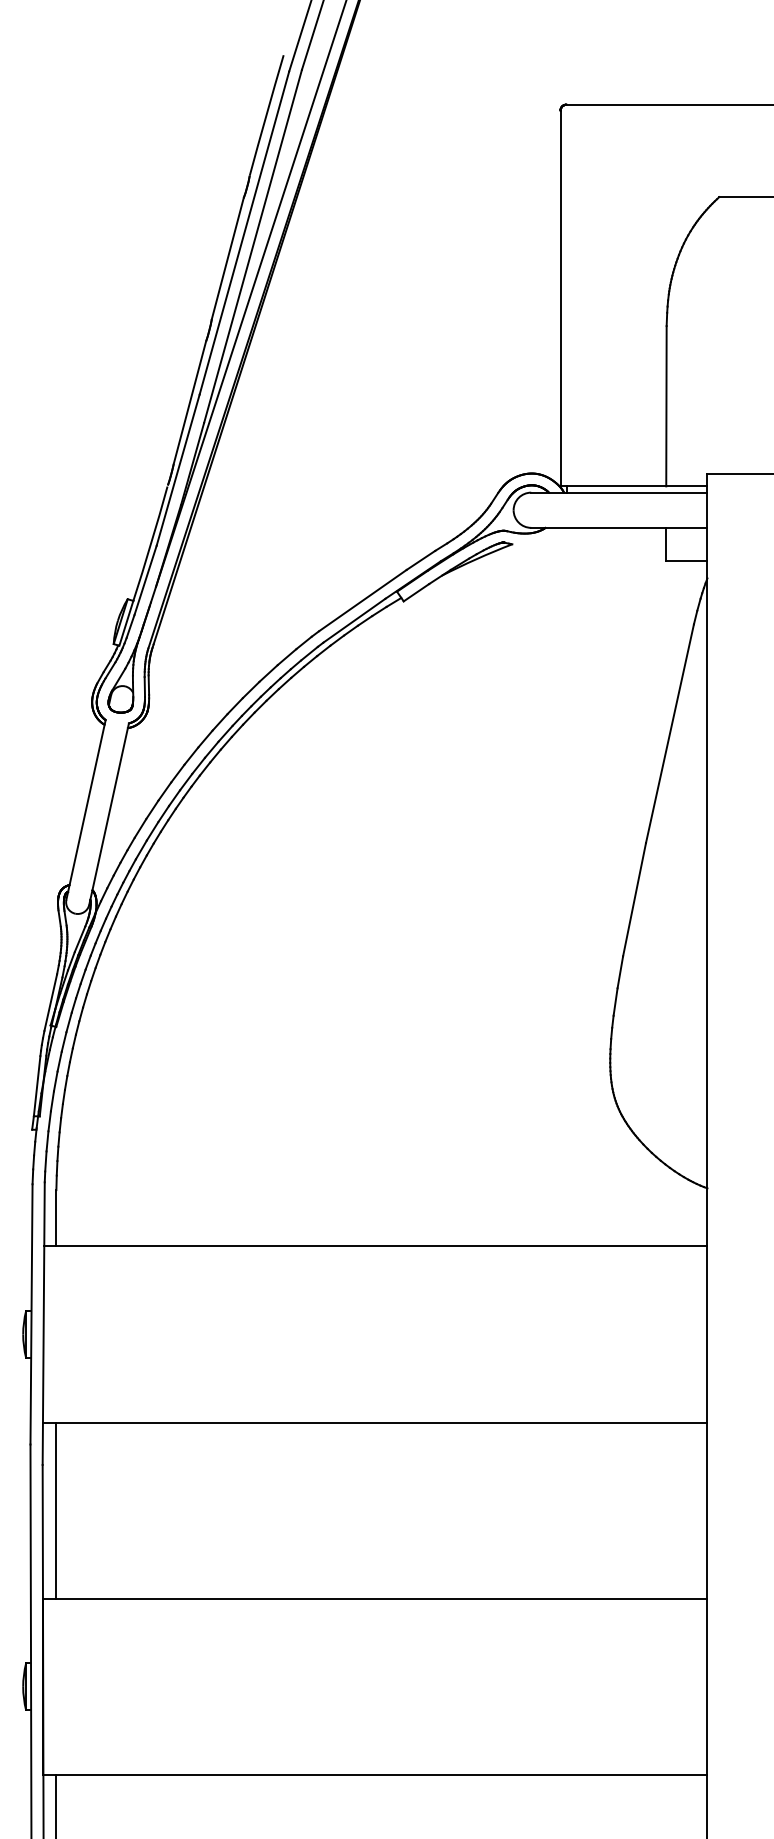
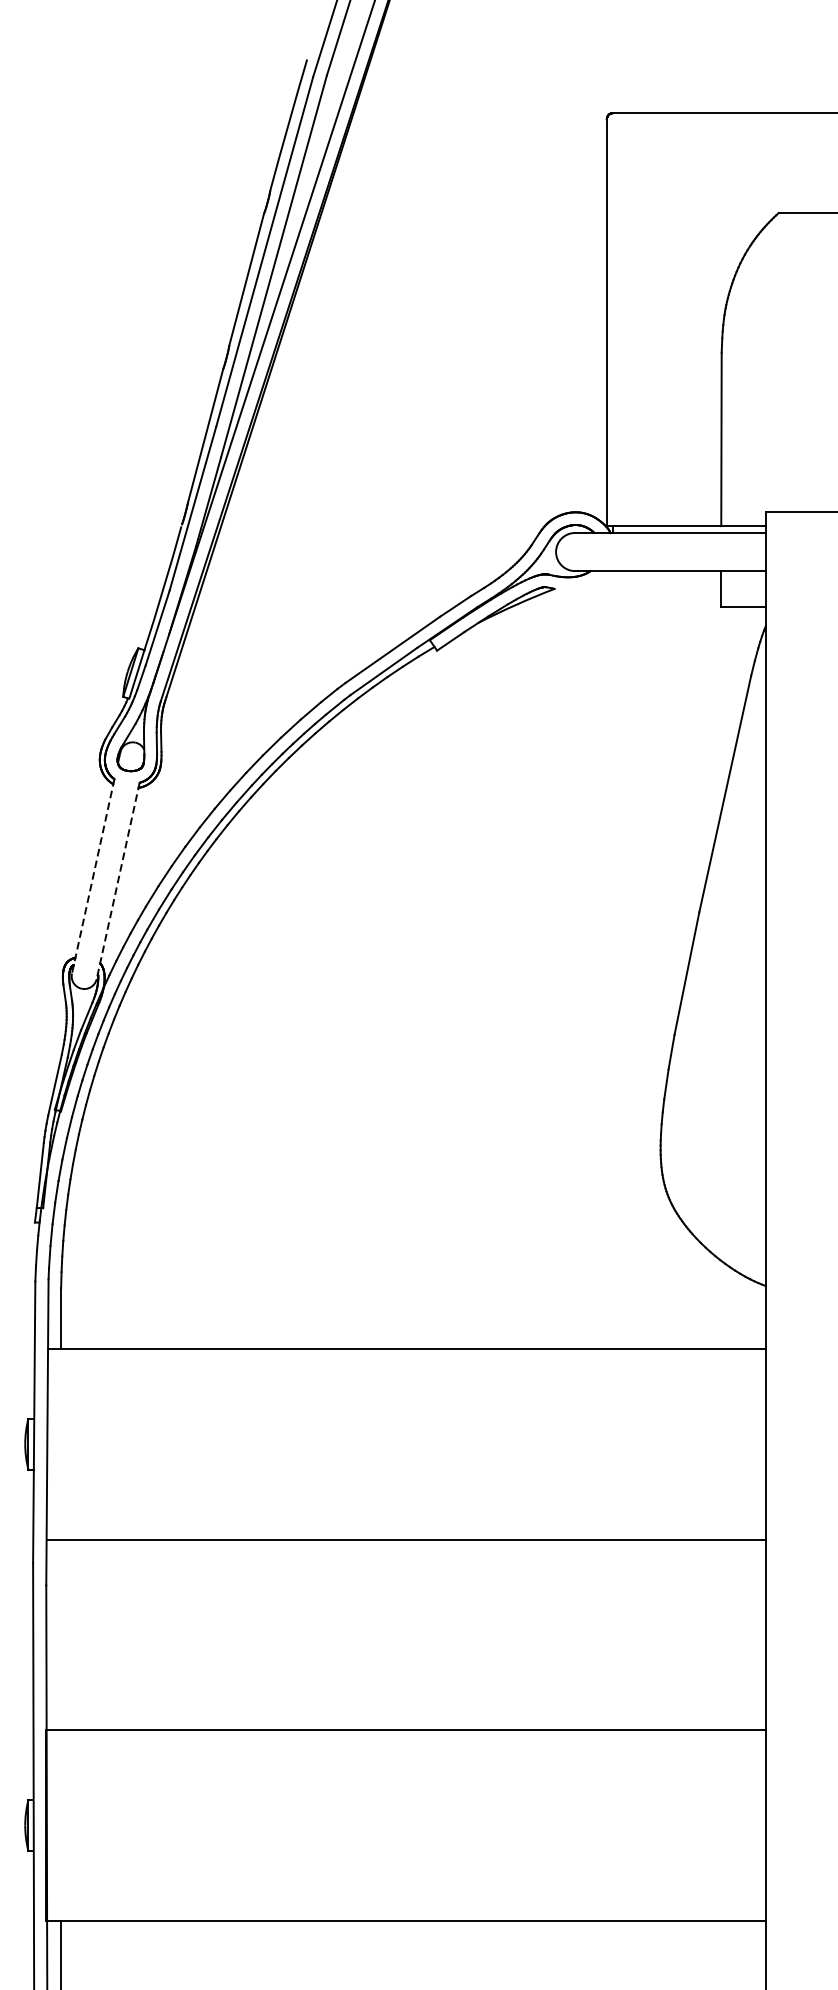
line: (86, 809) -> (93, 875), solid -> dashed
line: (109, 814) -> (118, 881), solid -> dashed
line: (56, 1510) -> (61, 1634), removed

